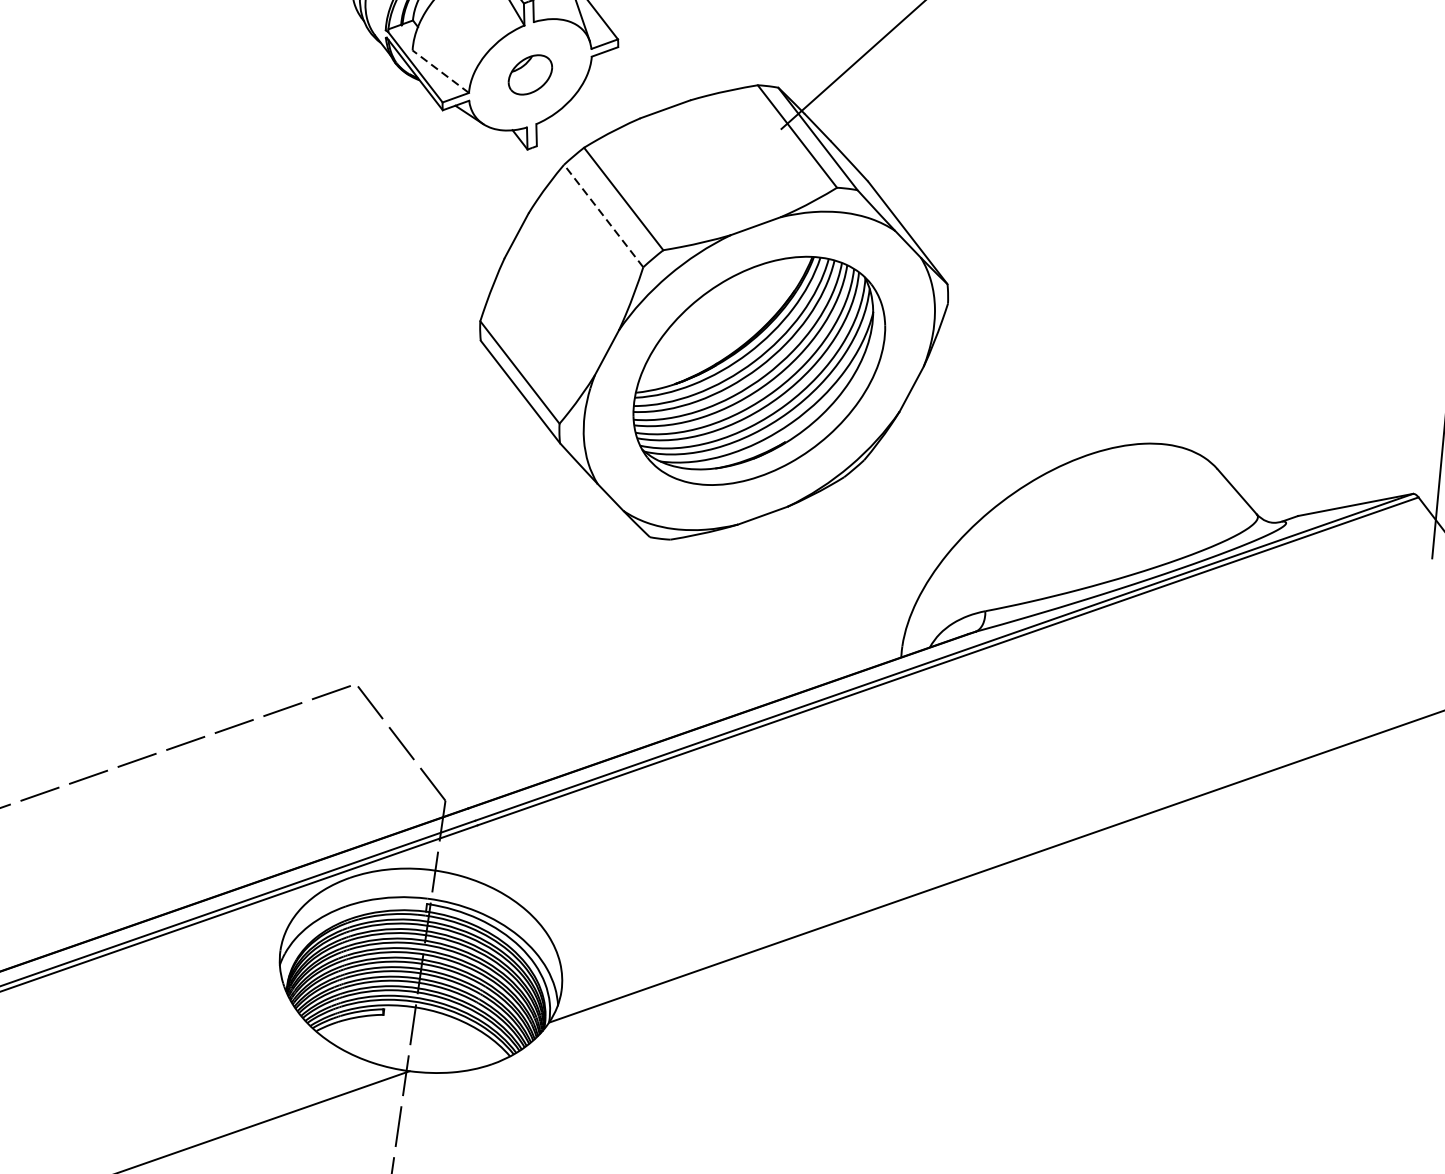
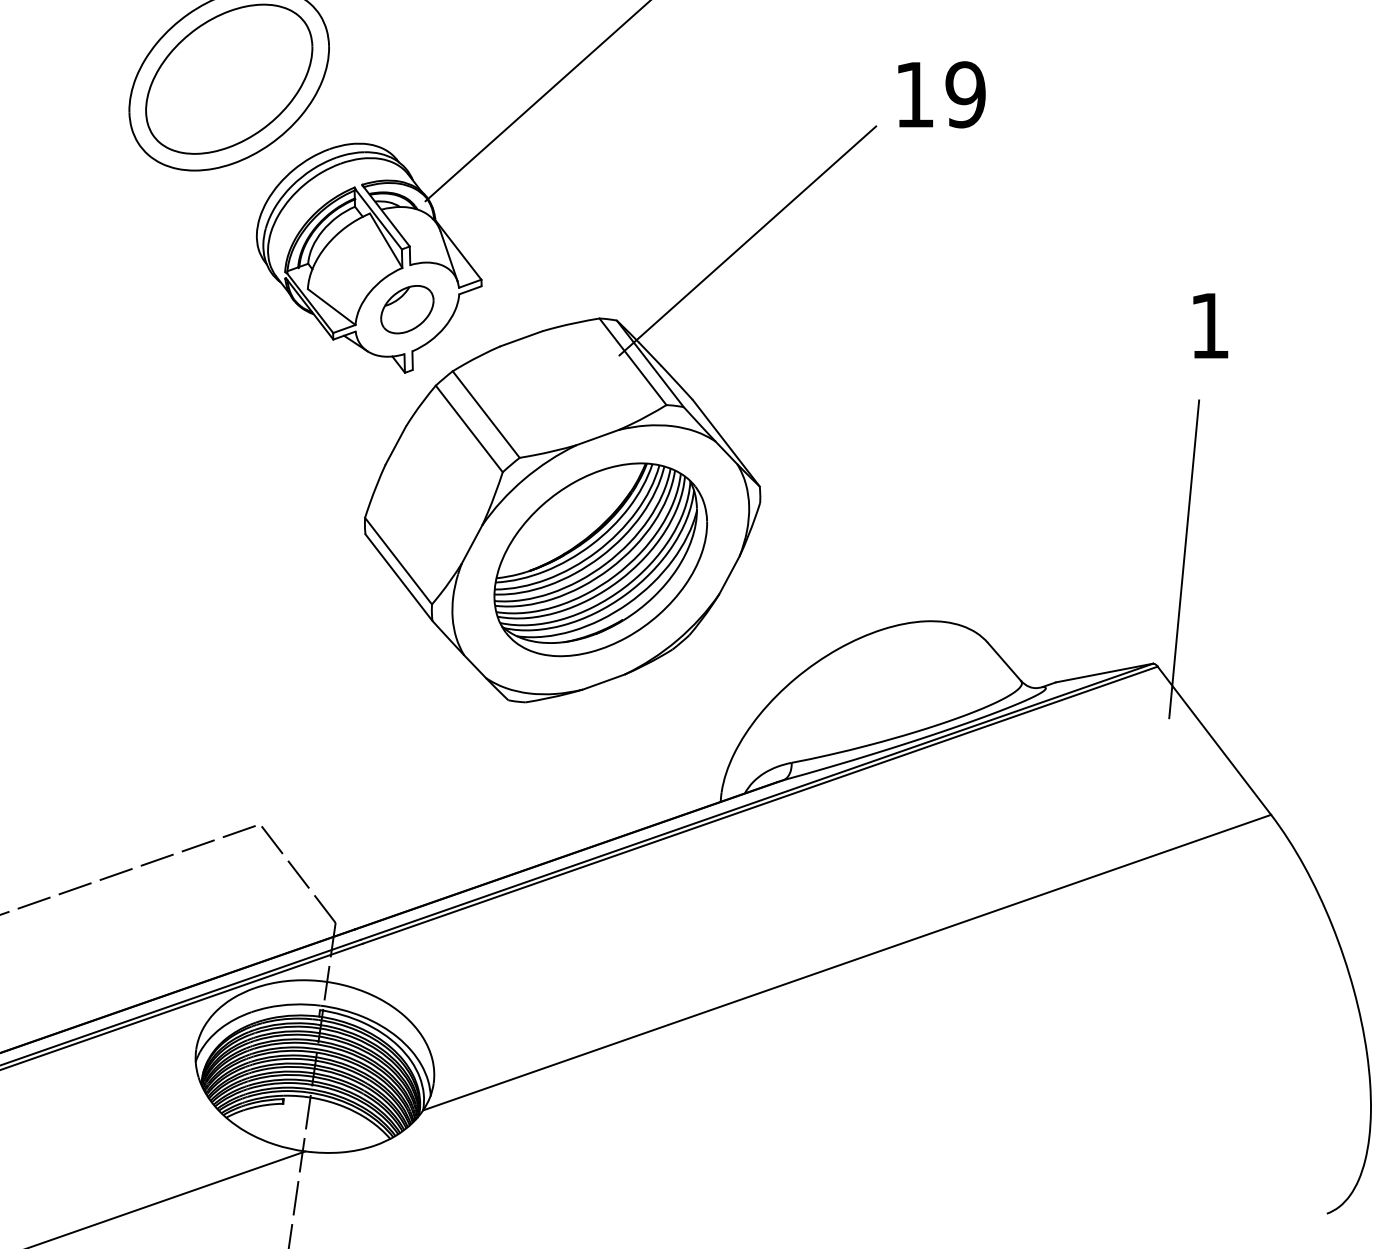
line: (440, 72) -> (331, 307), dashed -> solid
part: (530, 74) -> (407, 309), size x1.43
line: (603, 215) -> (469, 428), dashed -> solid

